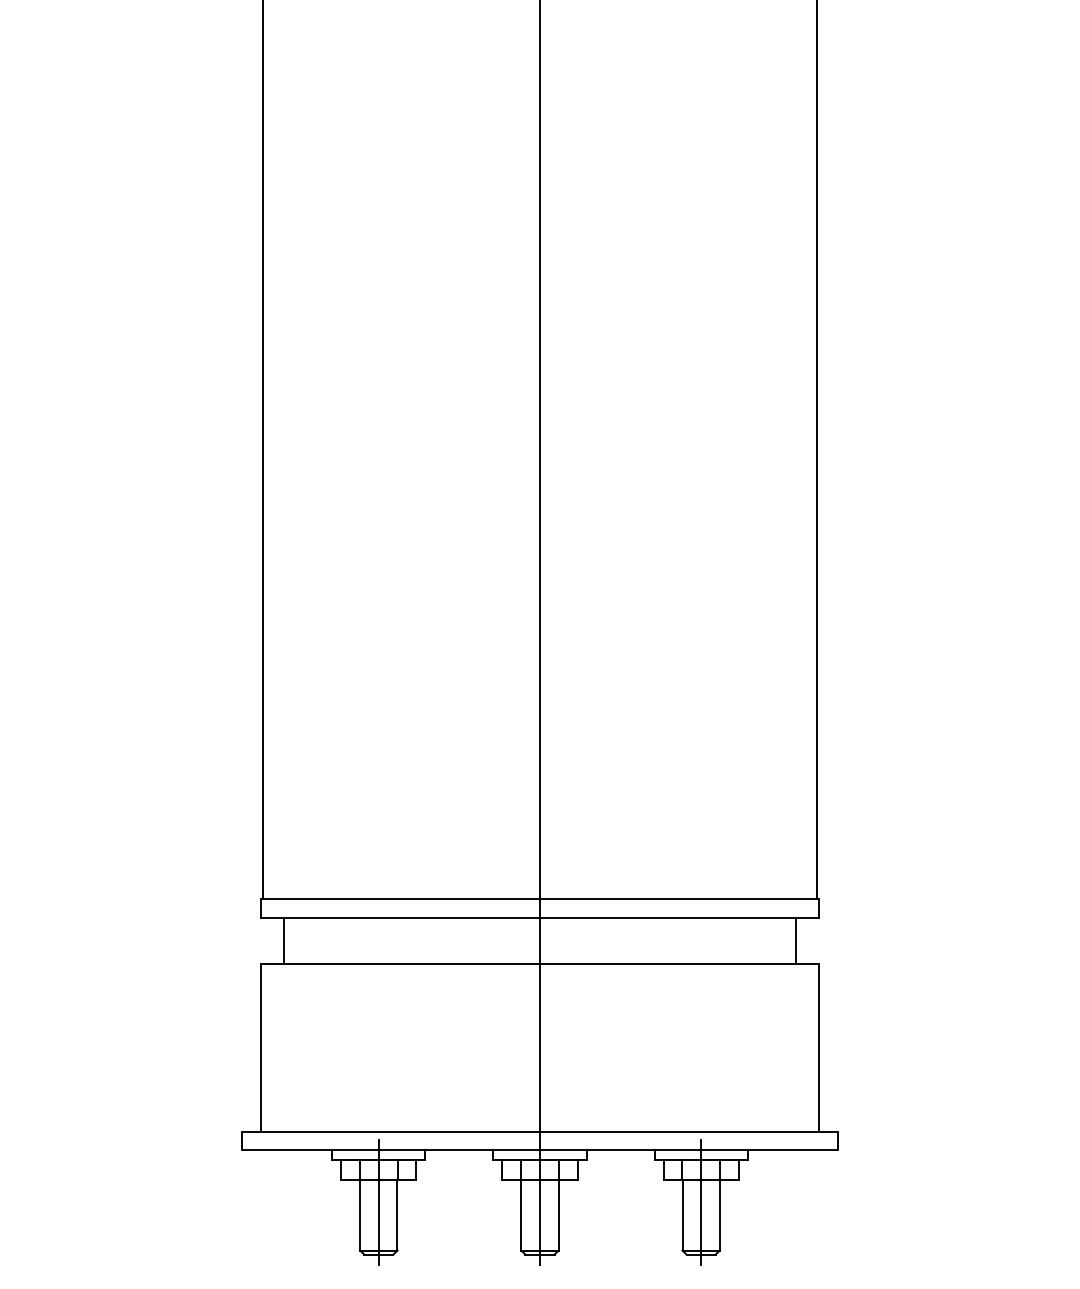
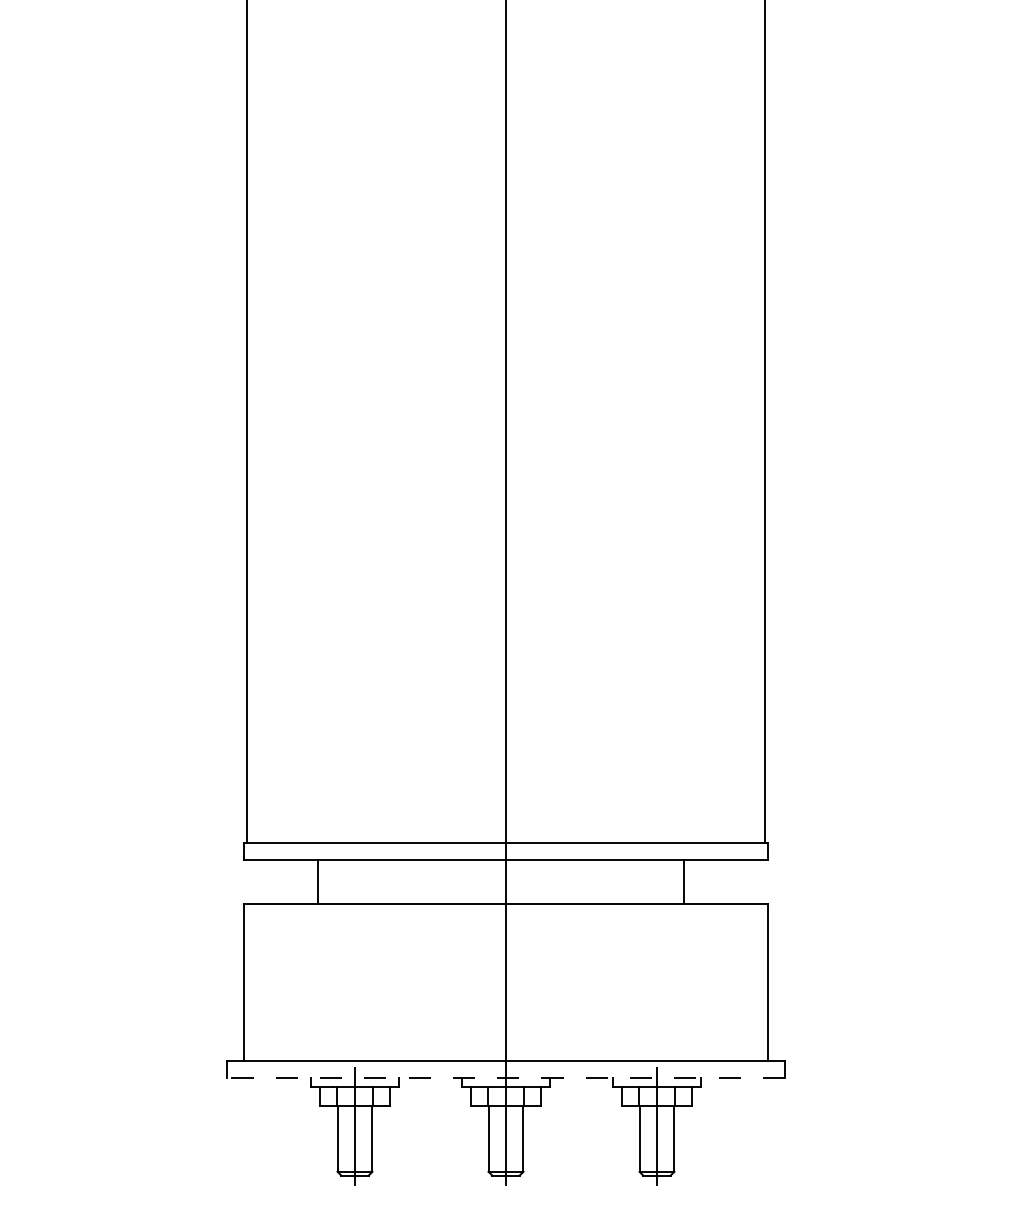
line: (284, 940) -> (318, 881), moved
line: (795, 940) -> (683, 881), moved
line: (540, 1150) -> (506, 1078), solid -> dashed

